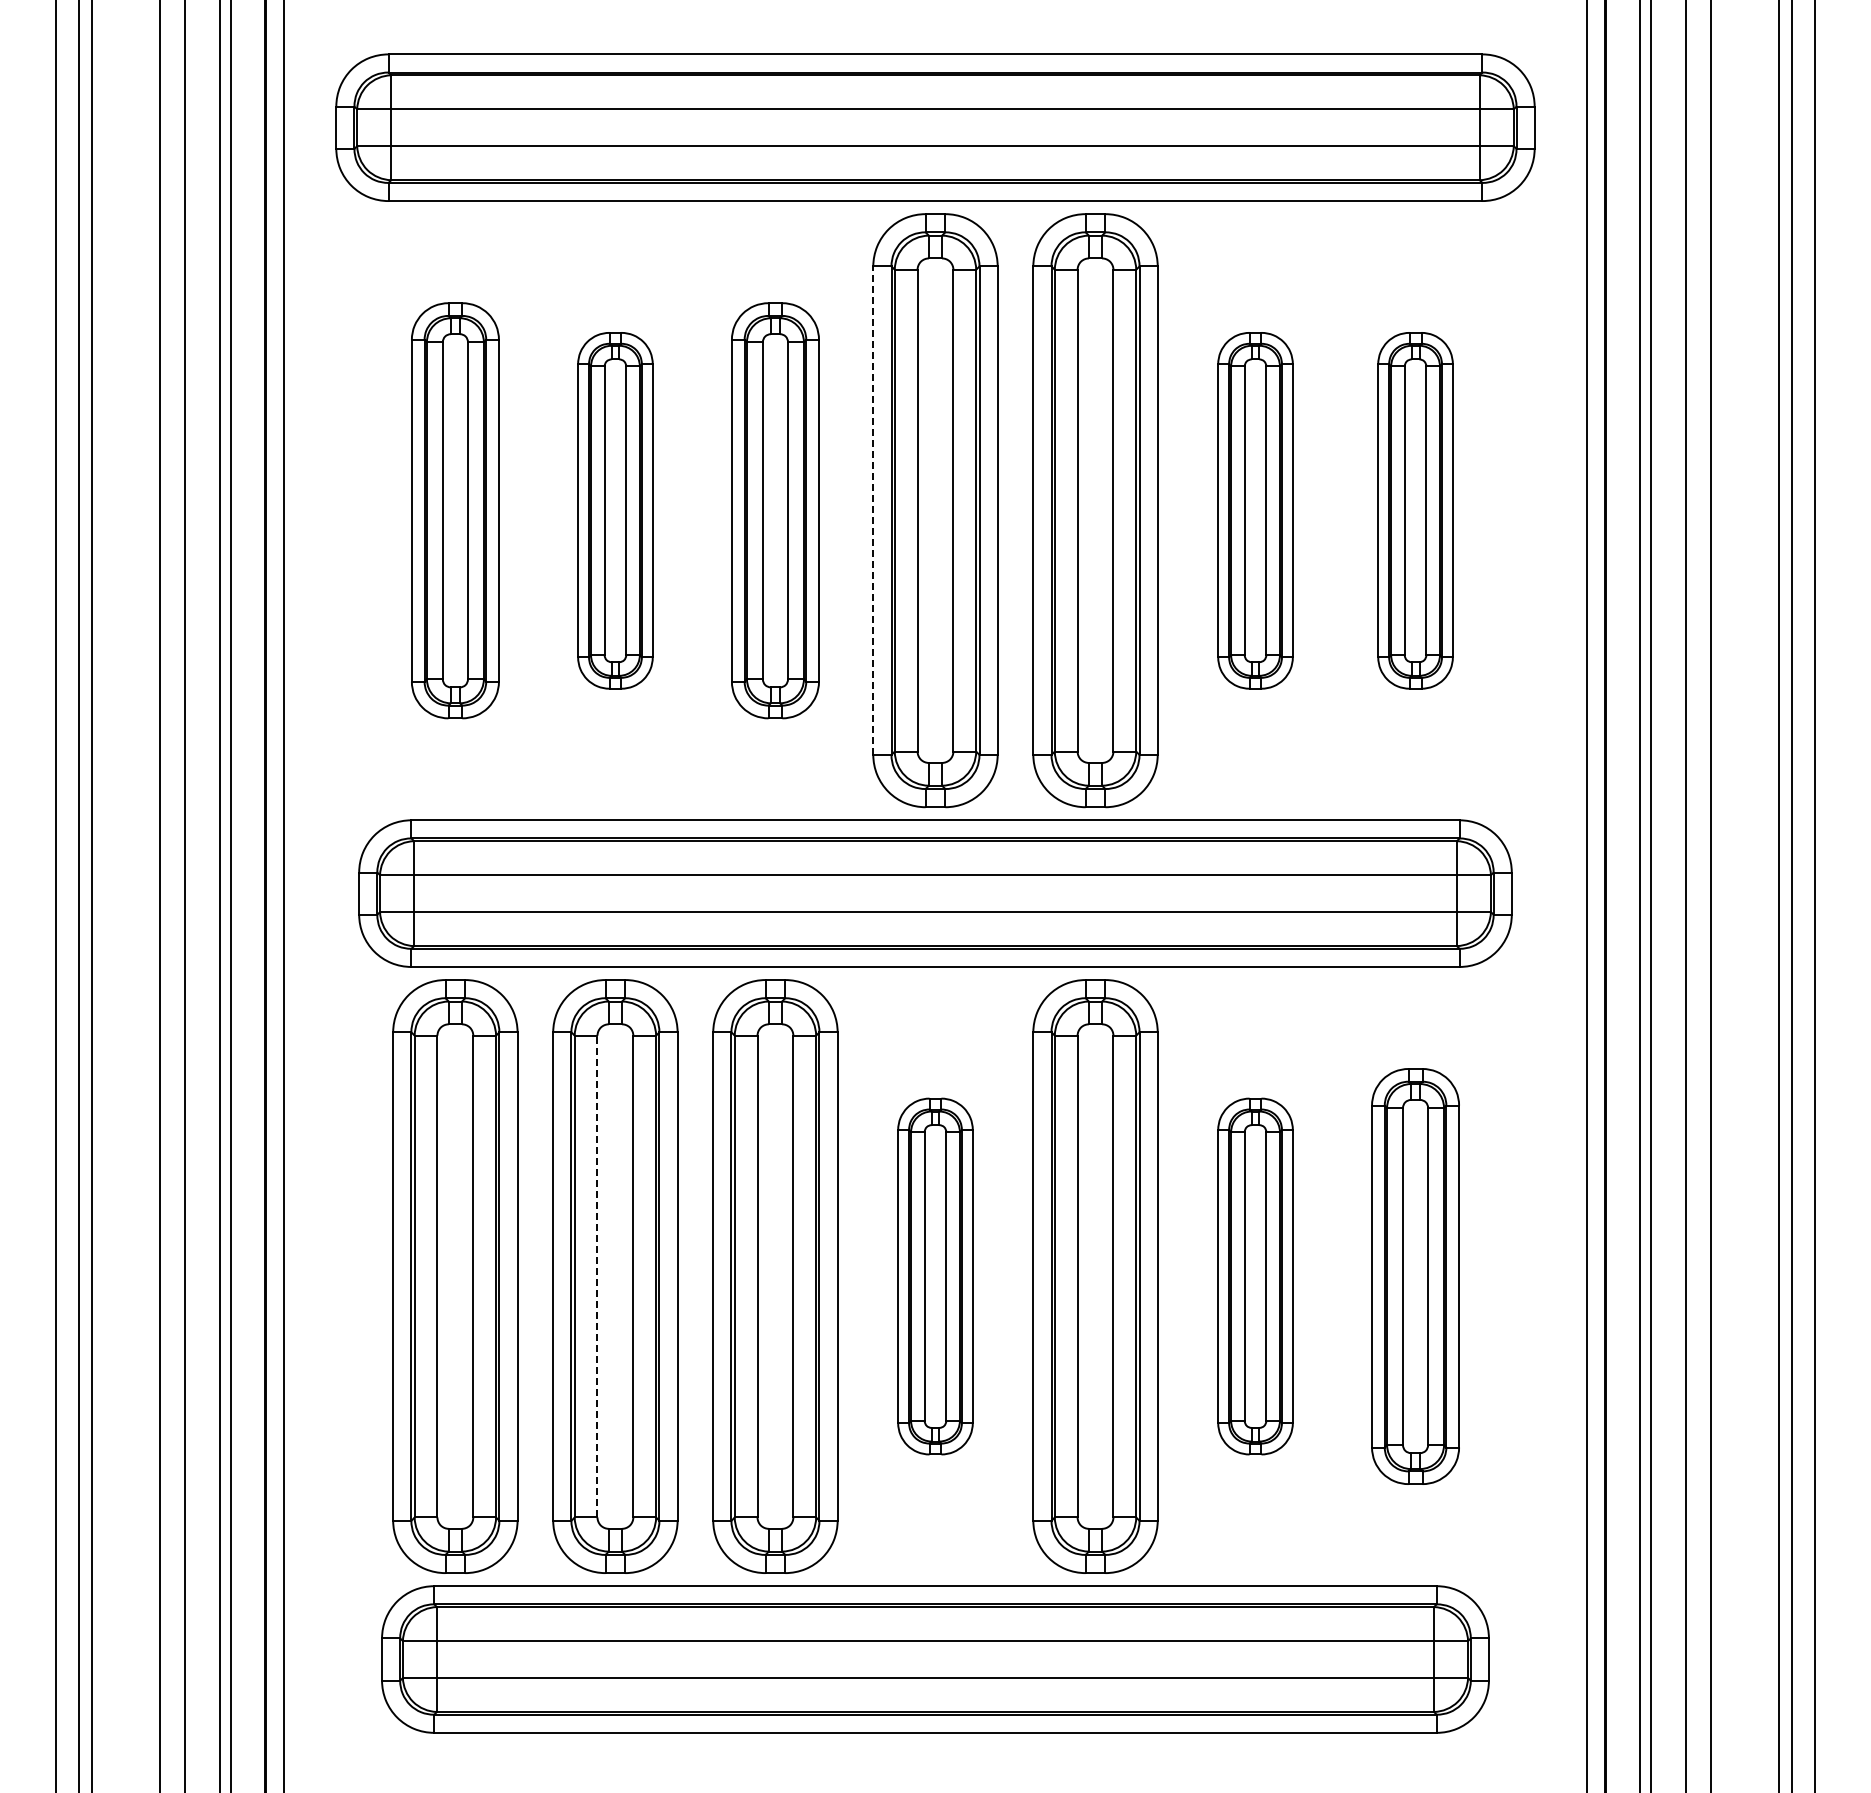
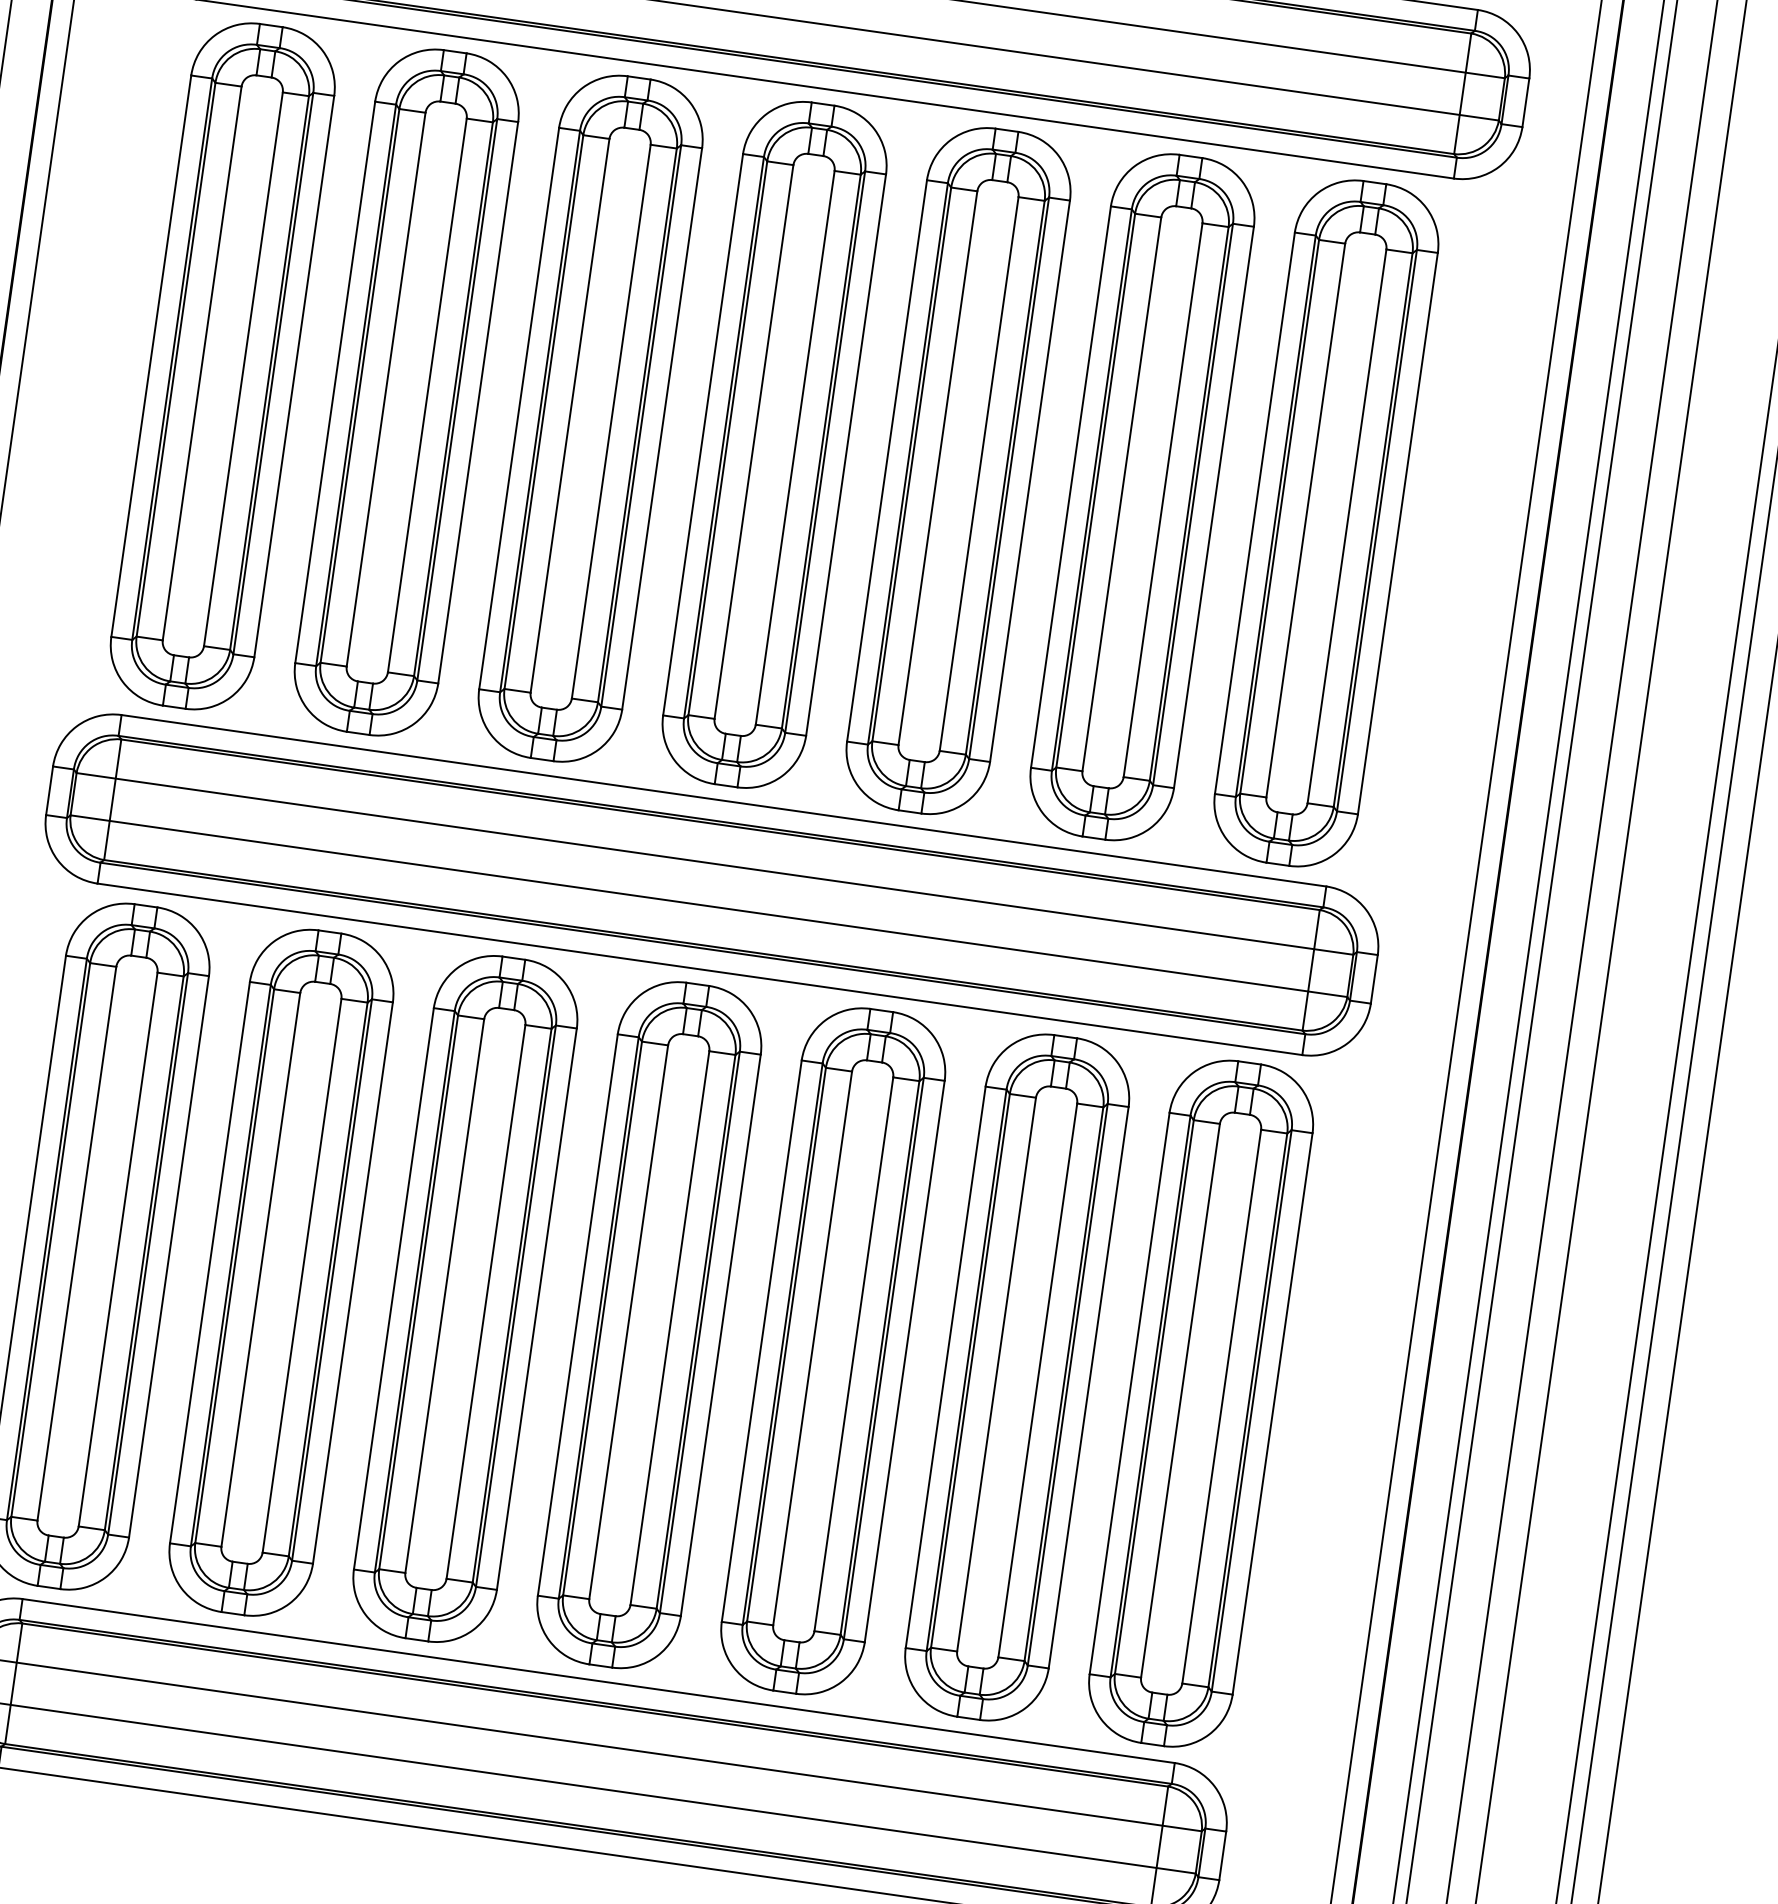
part: (455, 510) -> (222, 366), size x1.43
part: (615, 510) -> (406, 392), size x1.67
part: (775, 510) -> (590, 418), size x1.43
line: (873, 510) -> (703, 434), dashed -> solid
part: (1255, 510) -> (1142, 497), size x1.67
part: (1415, 510) -> (1326, 523), size x1.67
line: (597, 1276) -> (260, 1269), dashed -> solid
part: (935, 1276) -> (649, 1325), size x1.67
part: (1255, 1276) -> (1017, 1377), size x1.67
part: (1415, 1276) -> (1201, 1403), size x1.43

